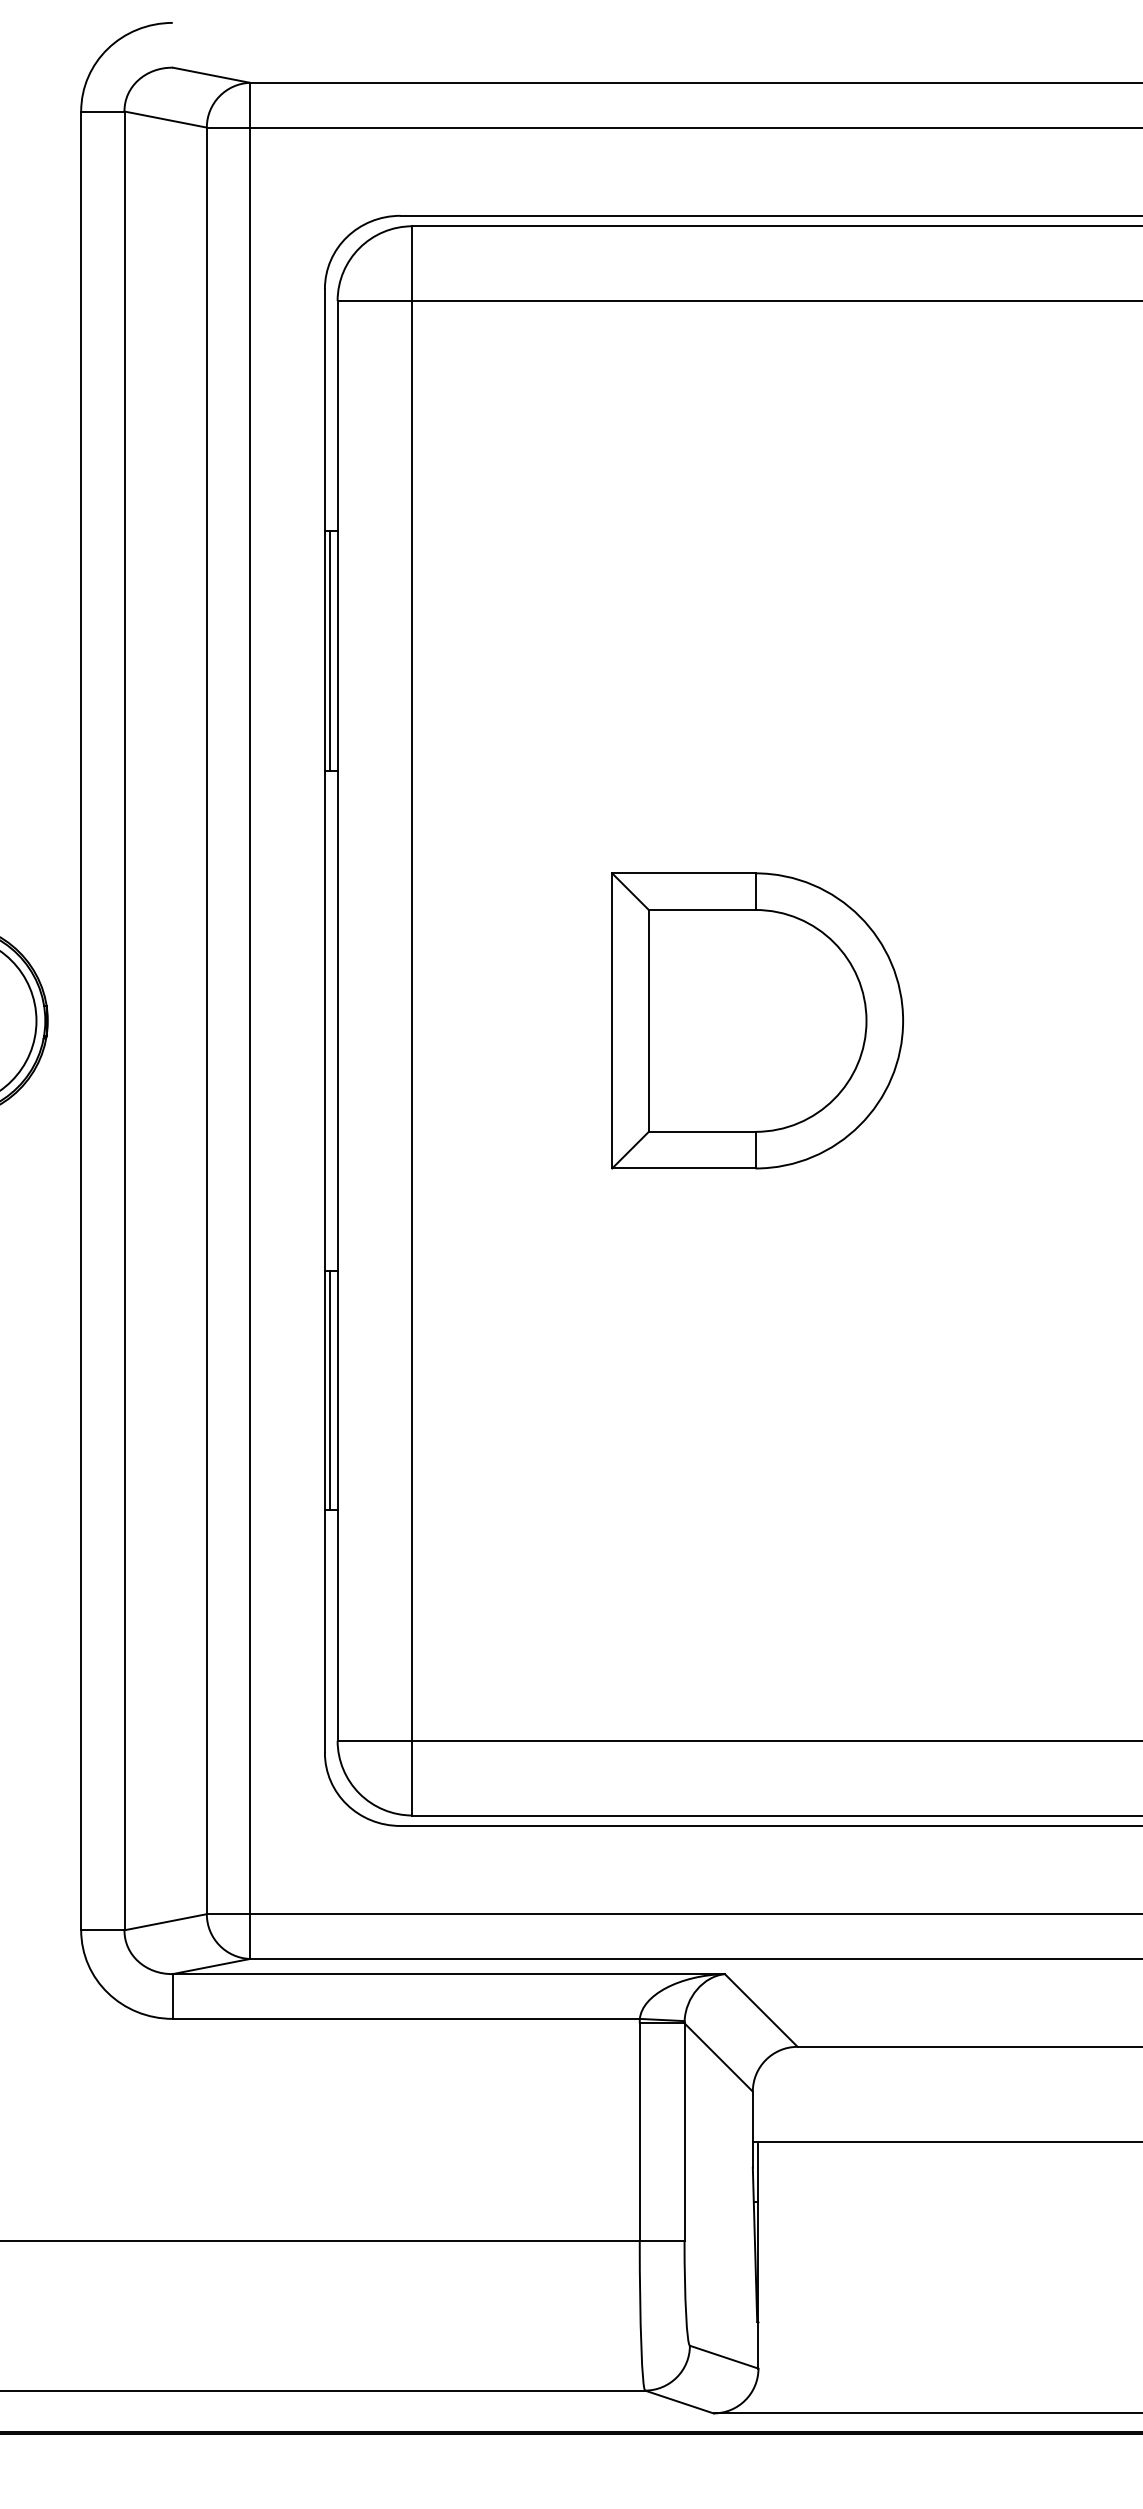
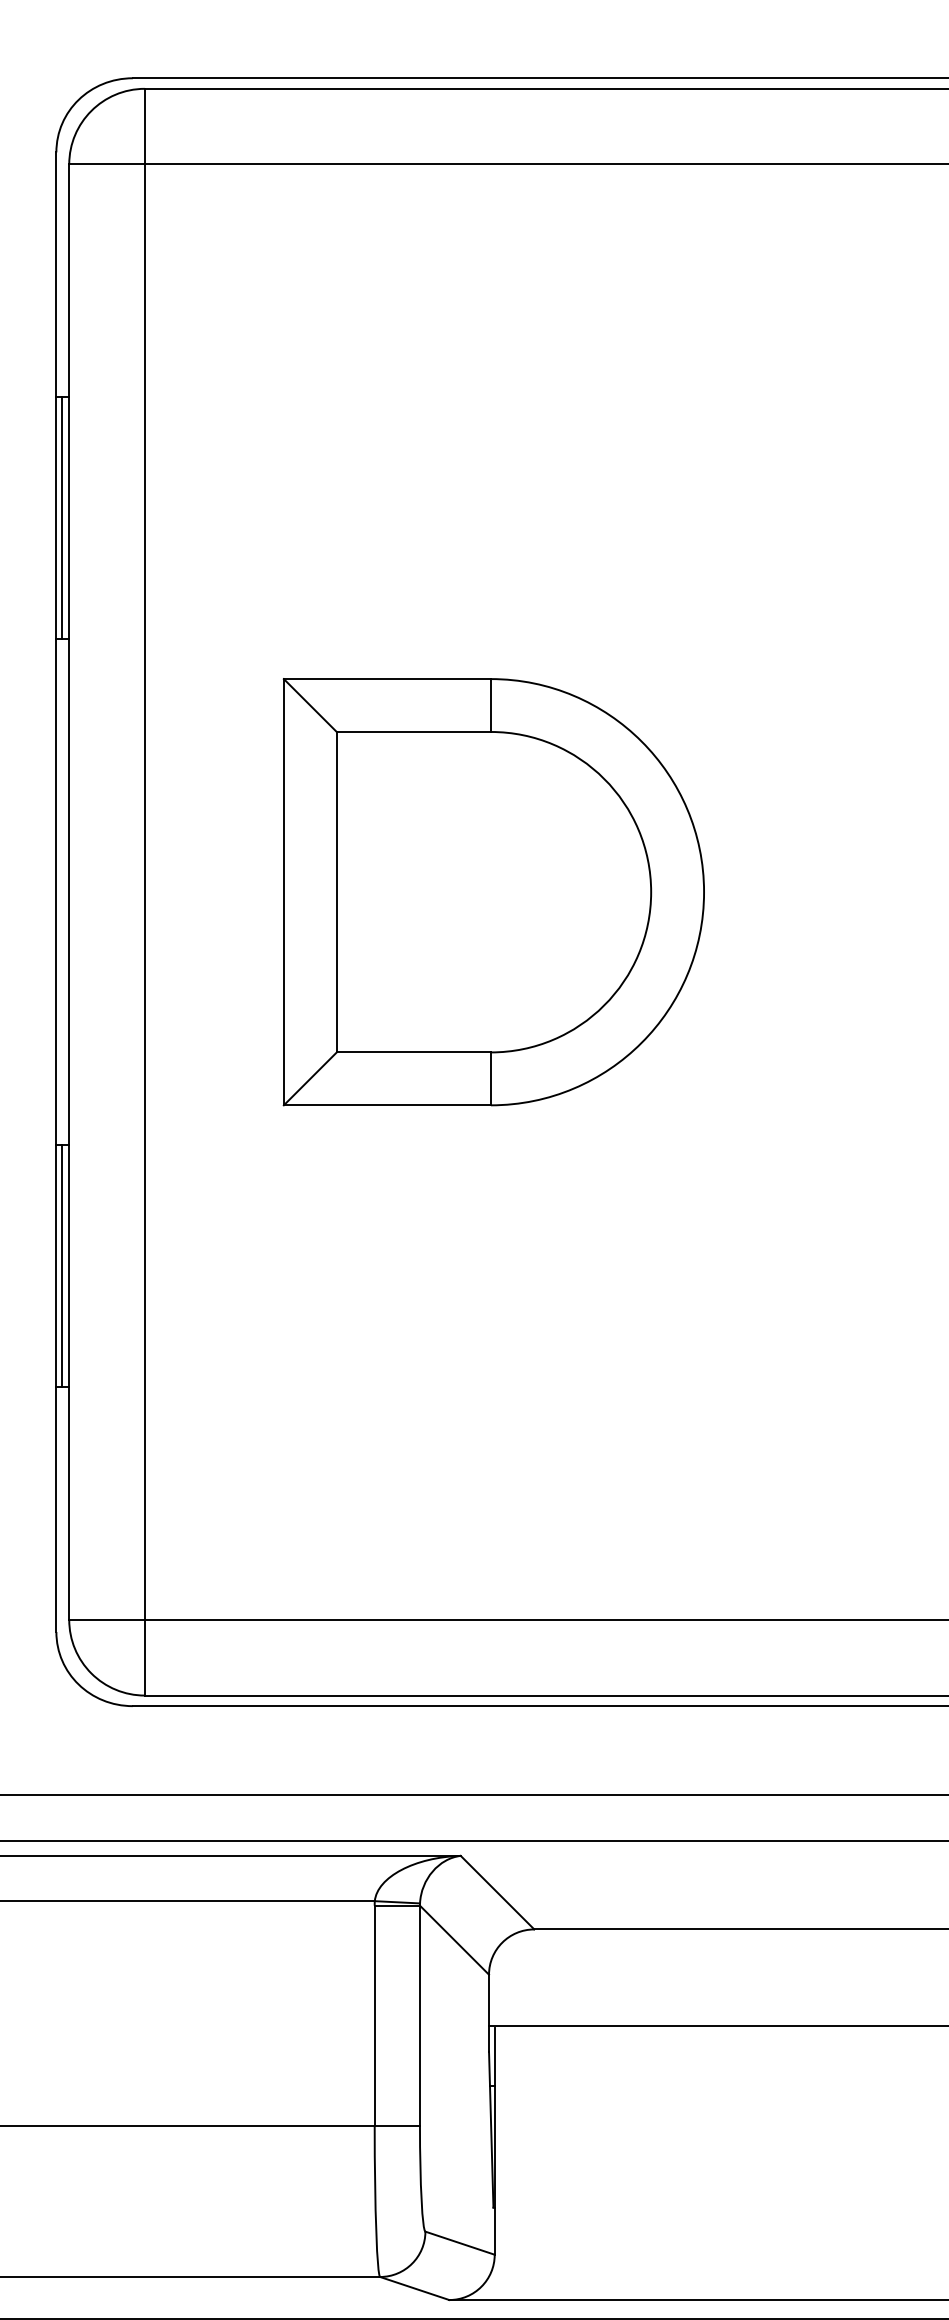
part: (757, 1020) -> (493, 891), size x1.43

